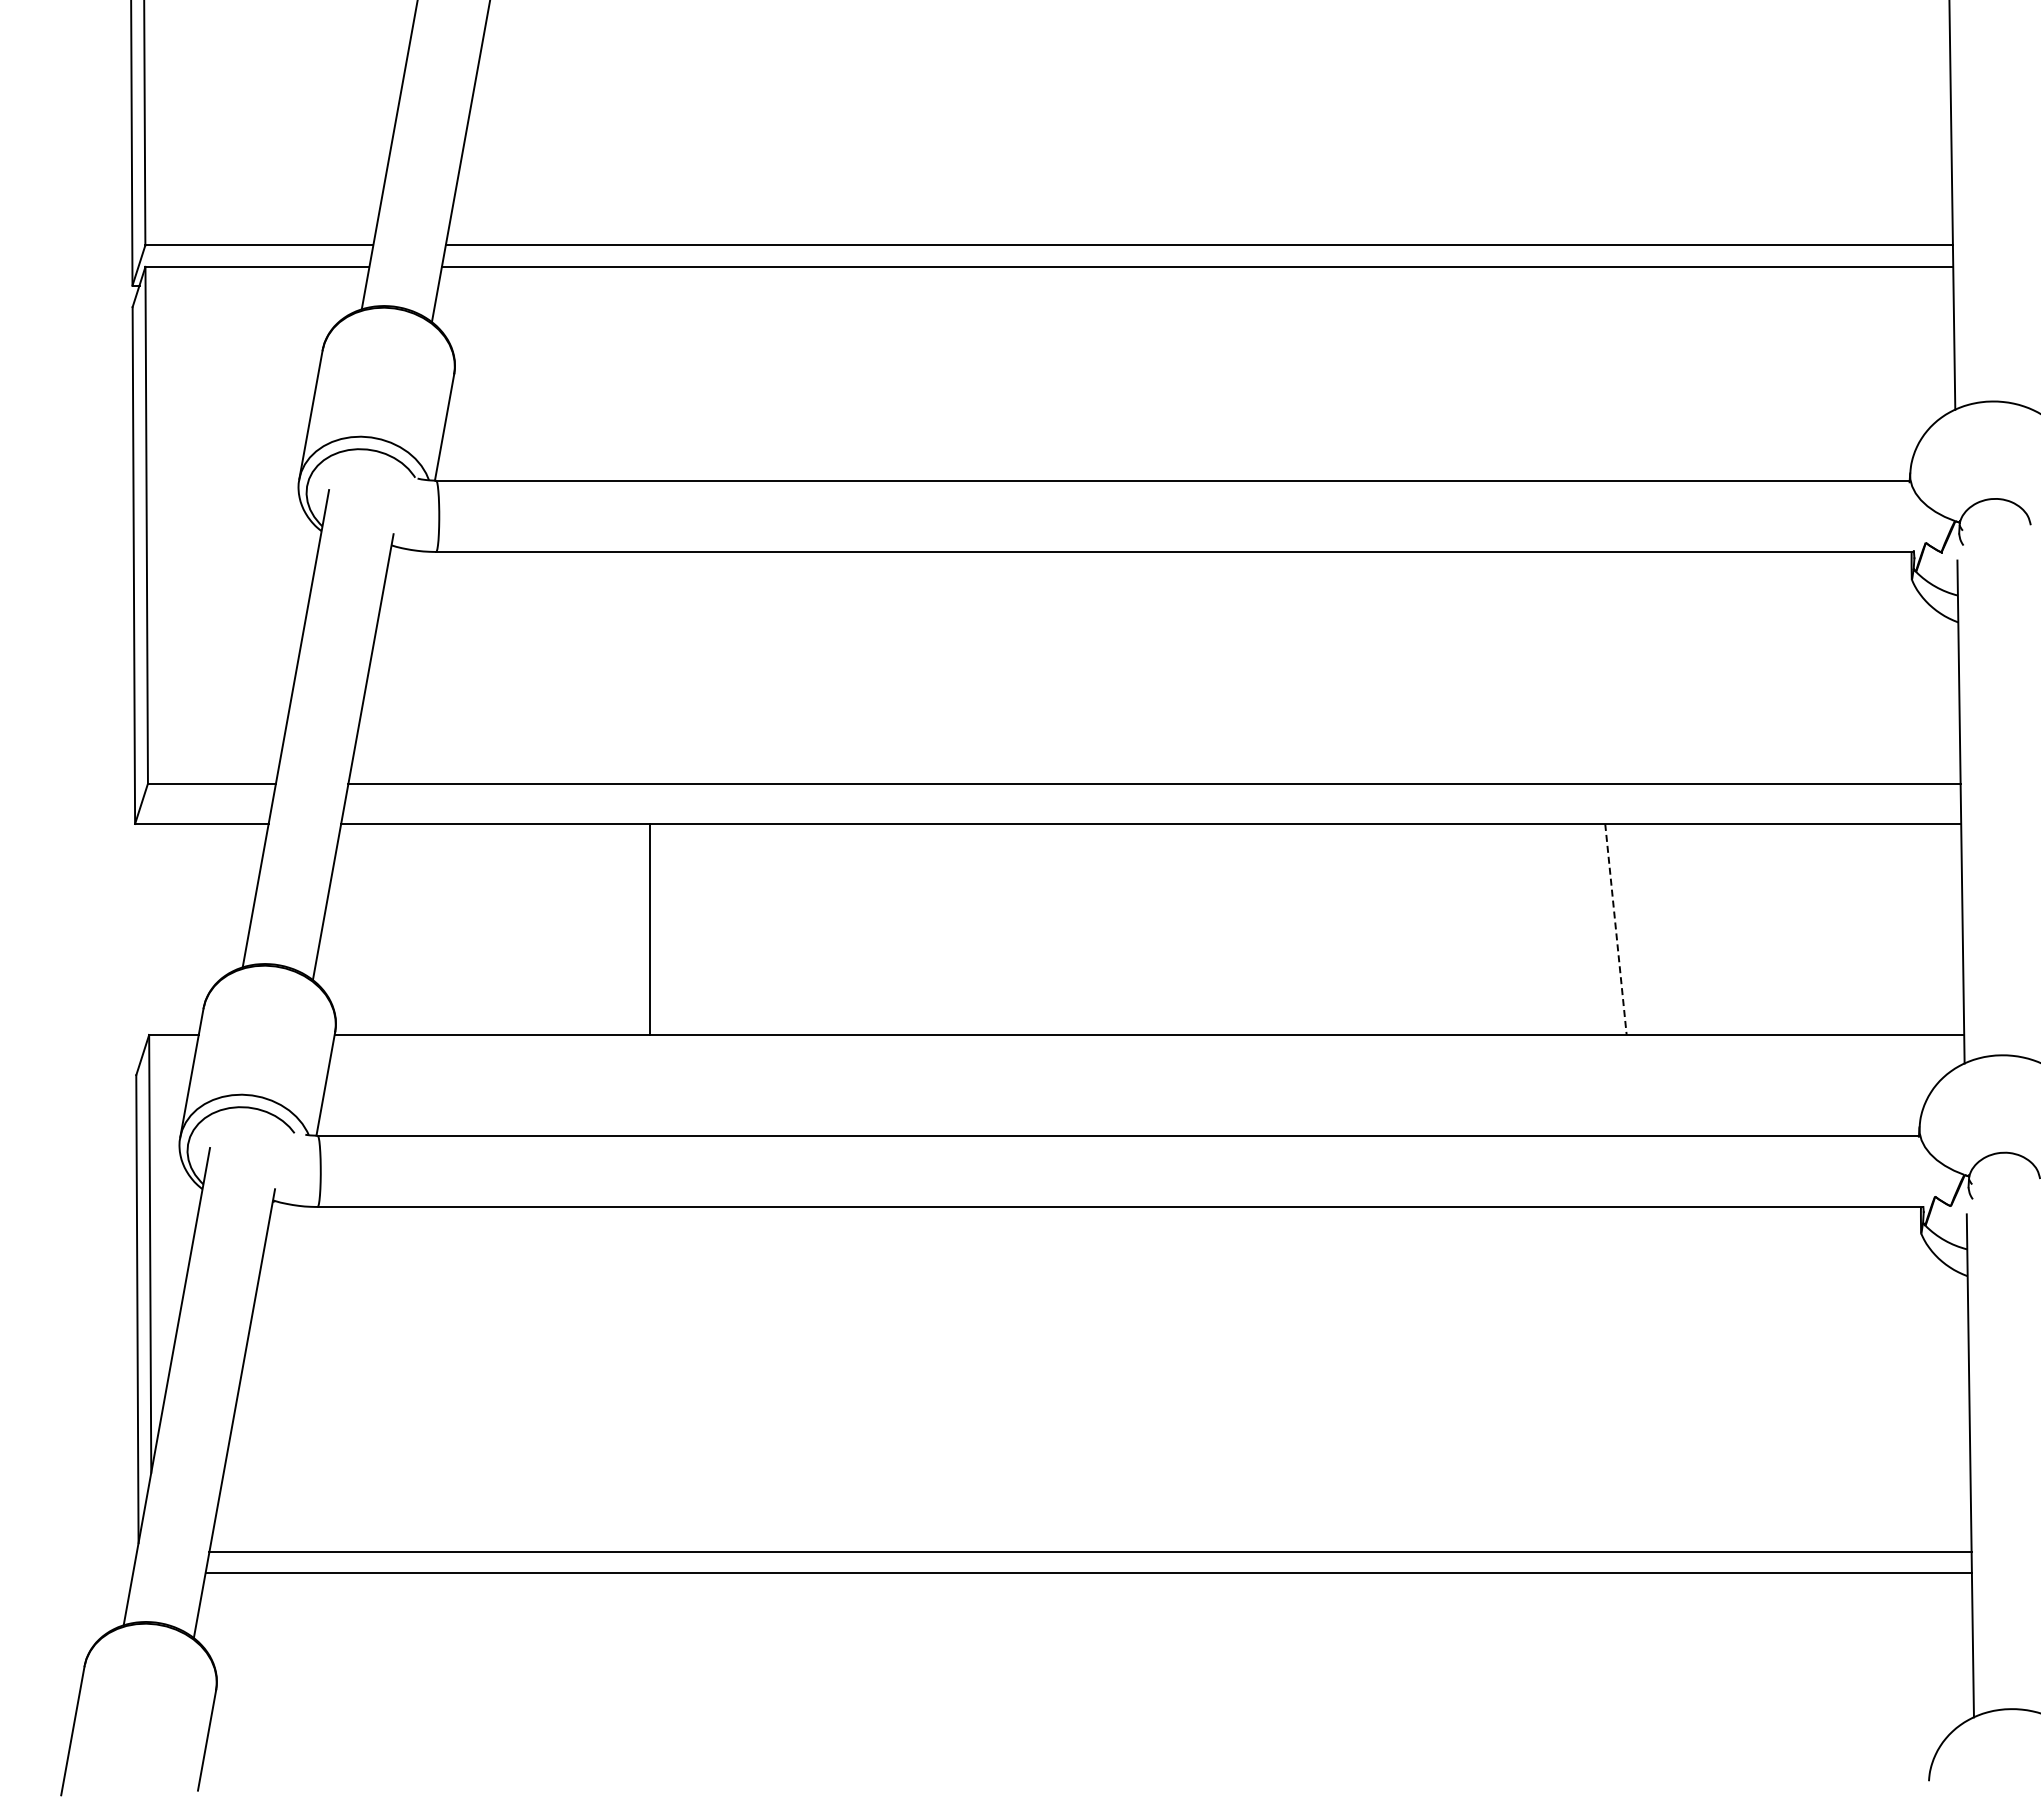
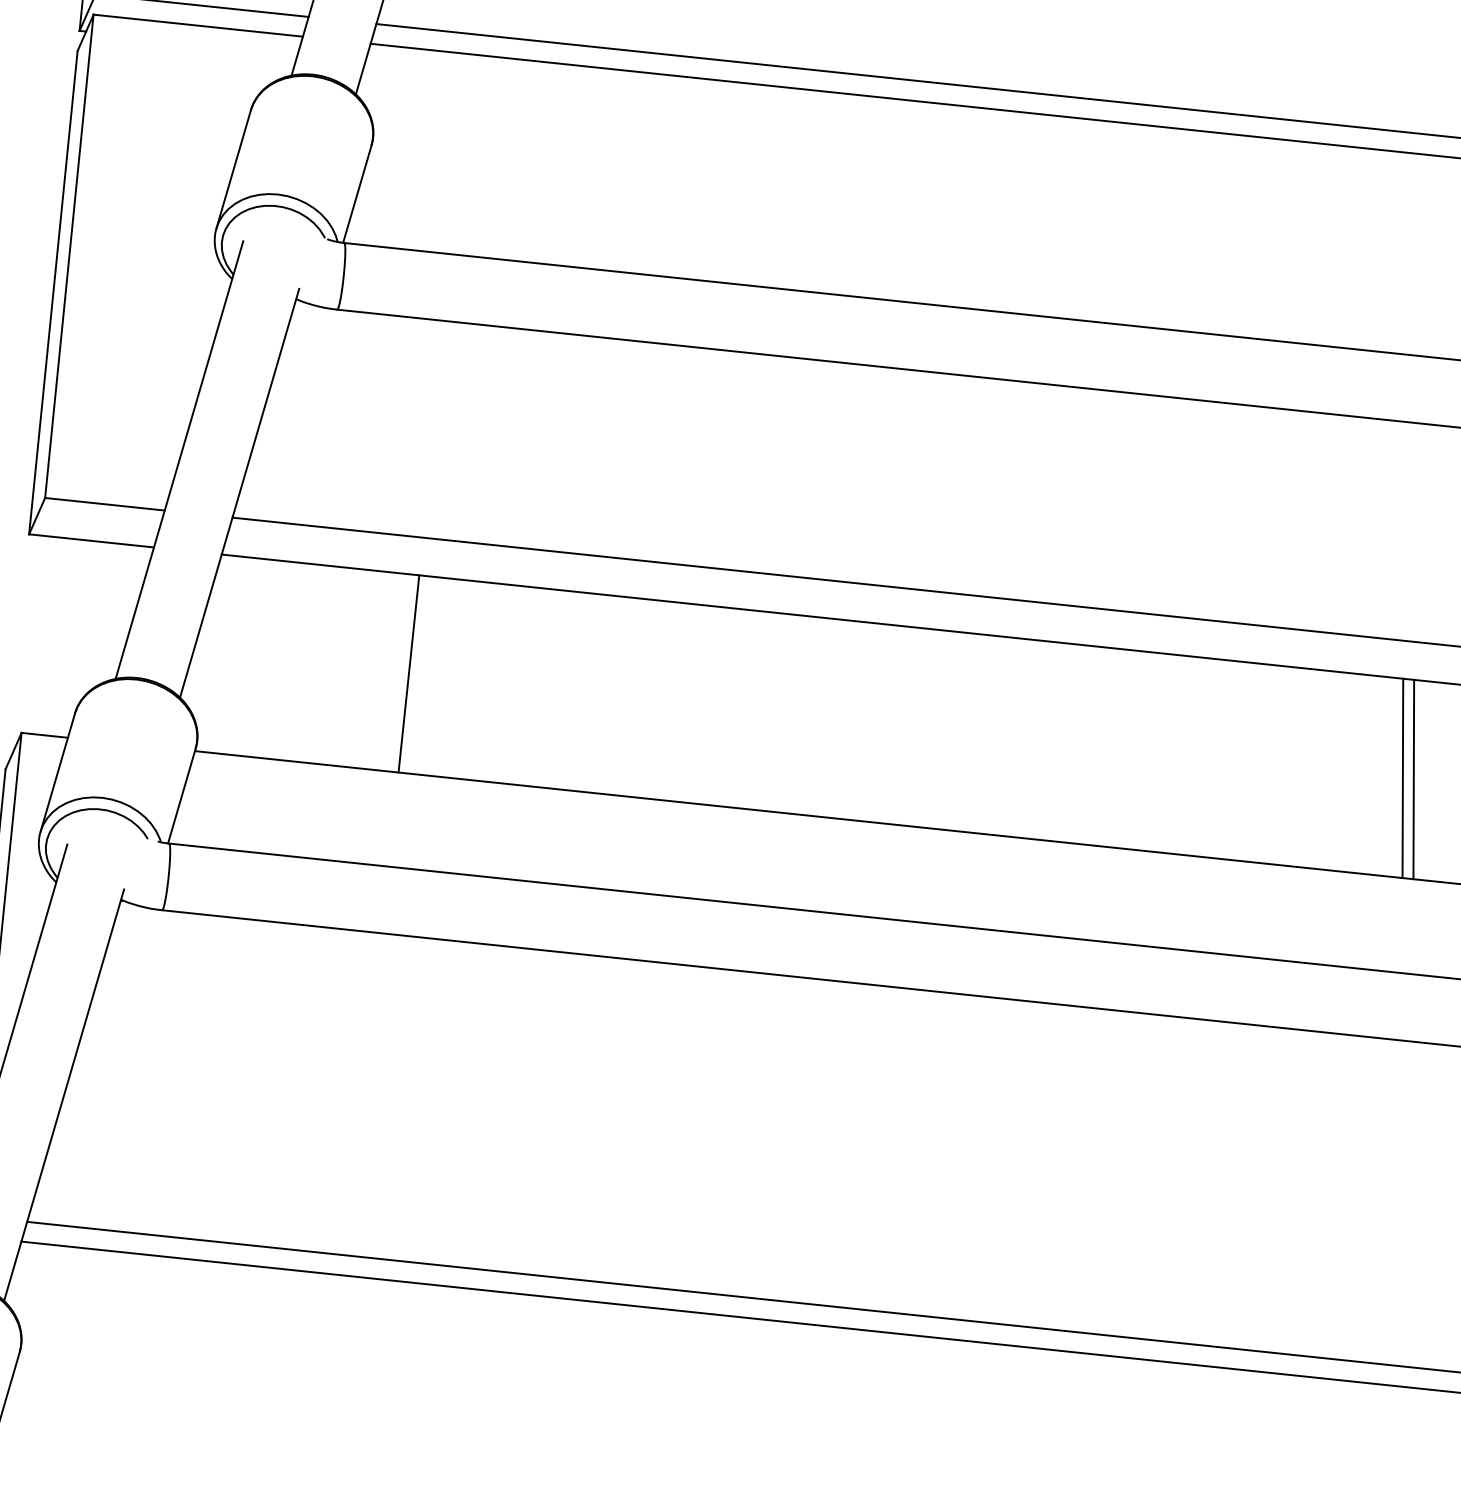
line: (649, 928) -> (409, 673), moved
line: (1627, 928) -> (1413, 778), added
line: (1616, 929) -> (1403, 778), dashed -> solid

